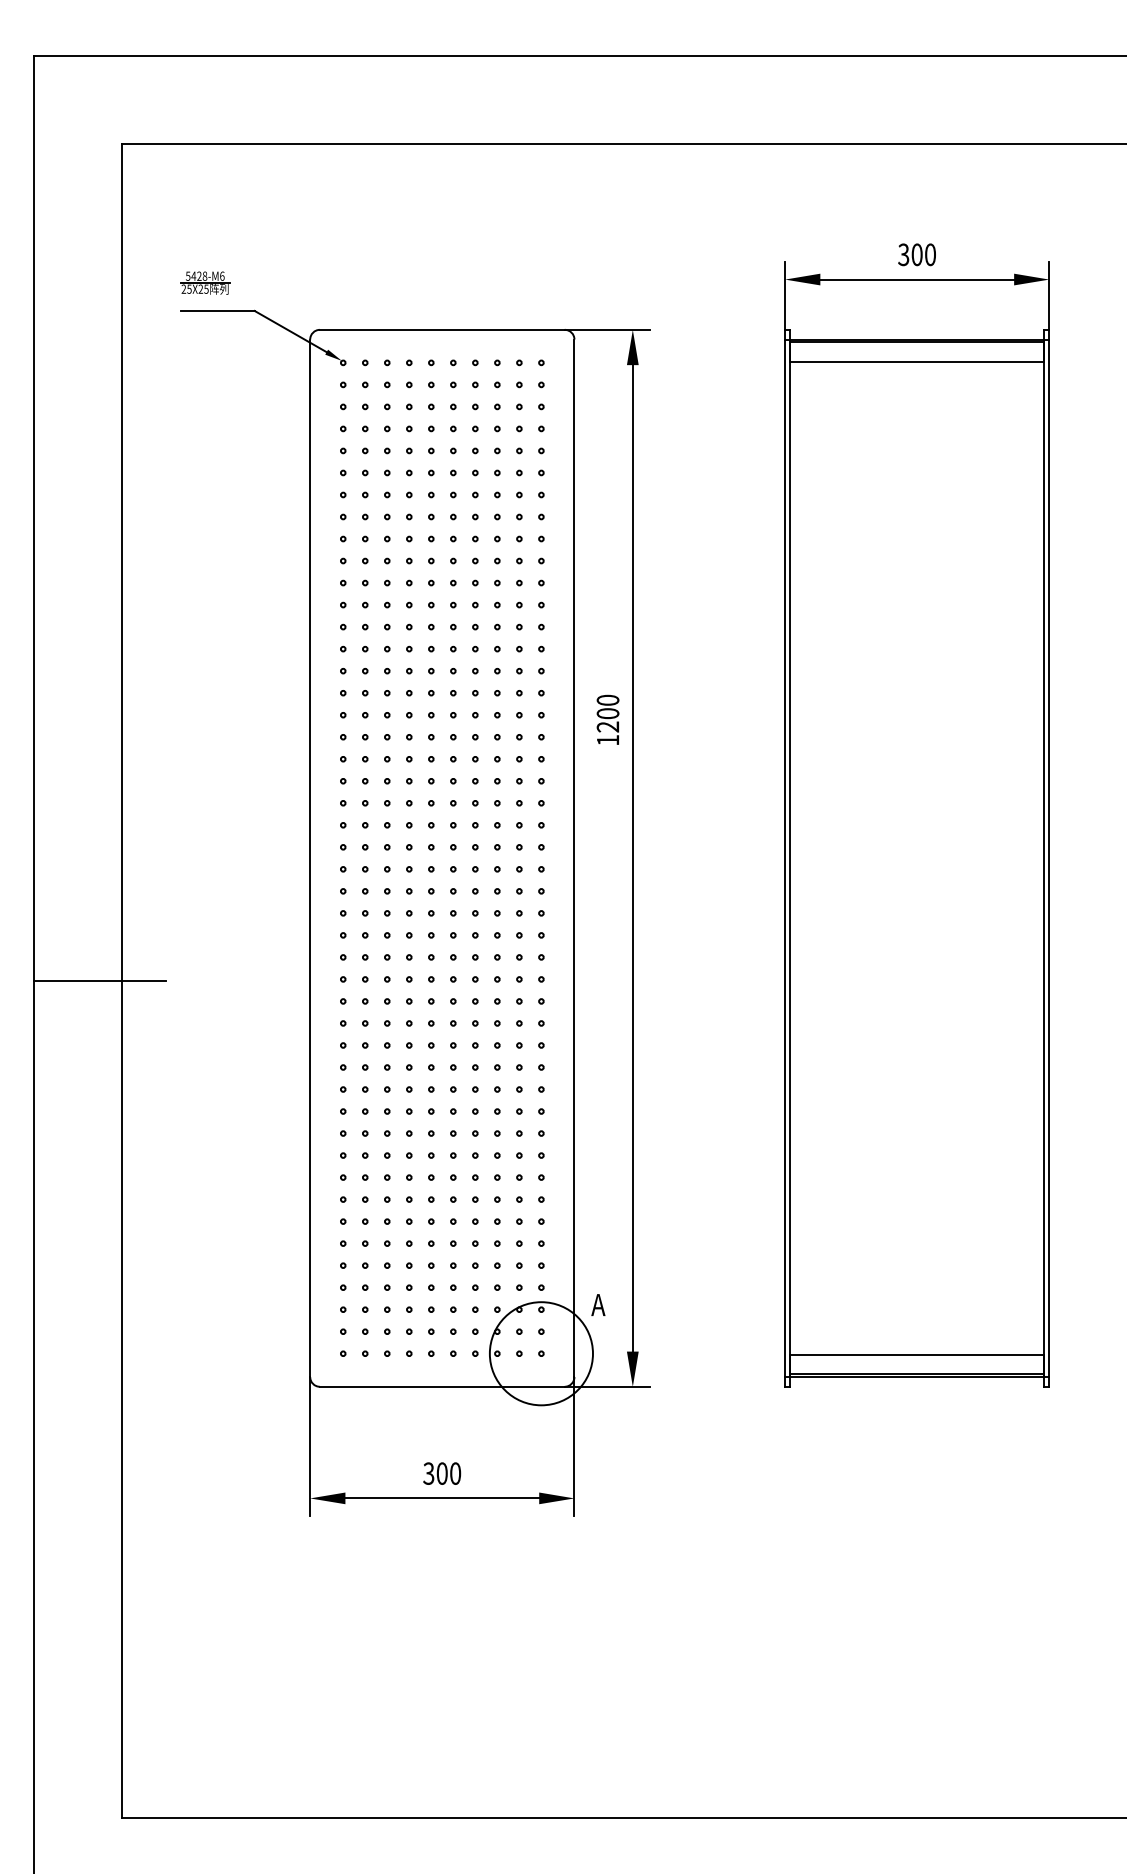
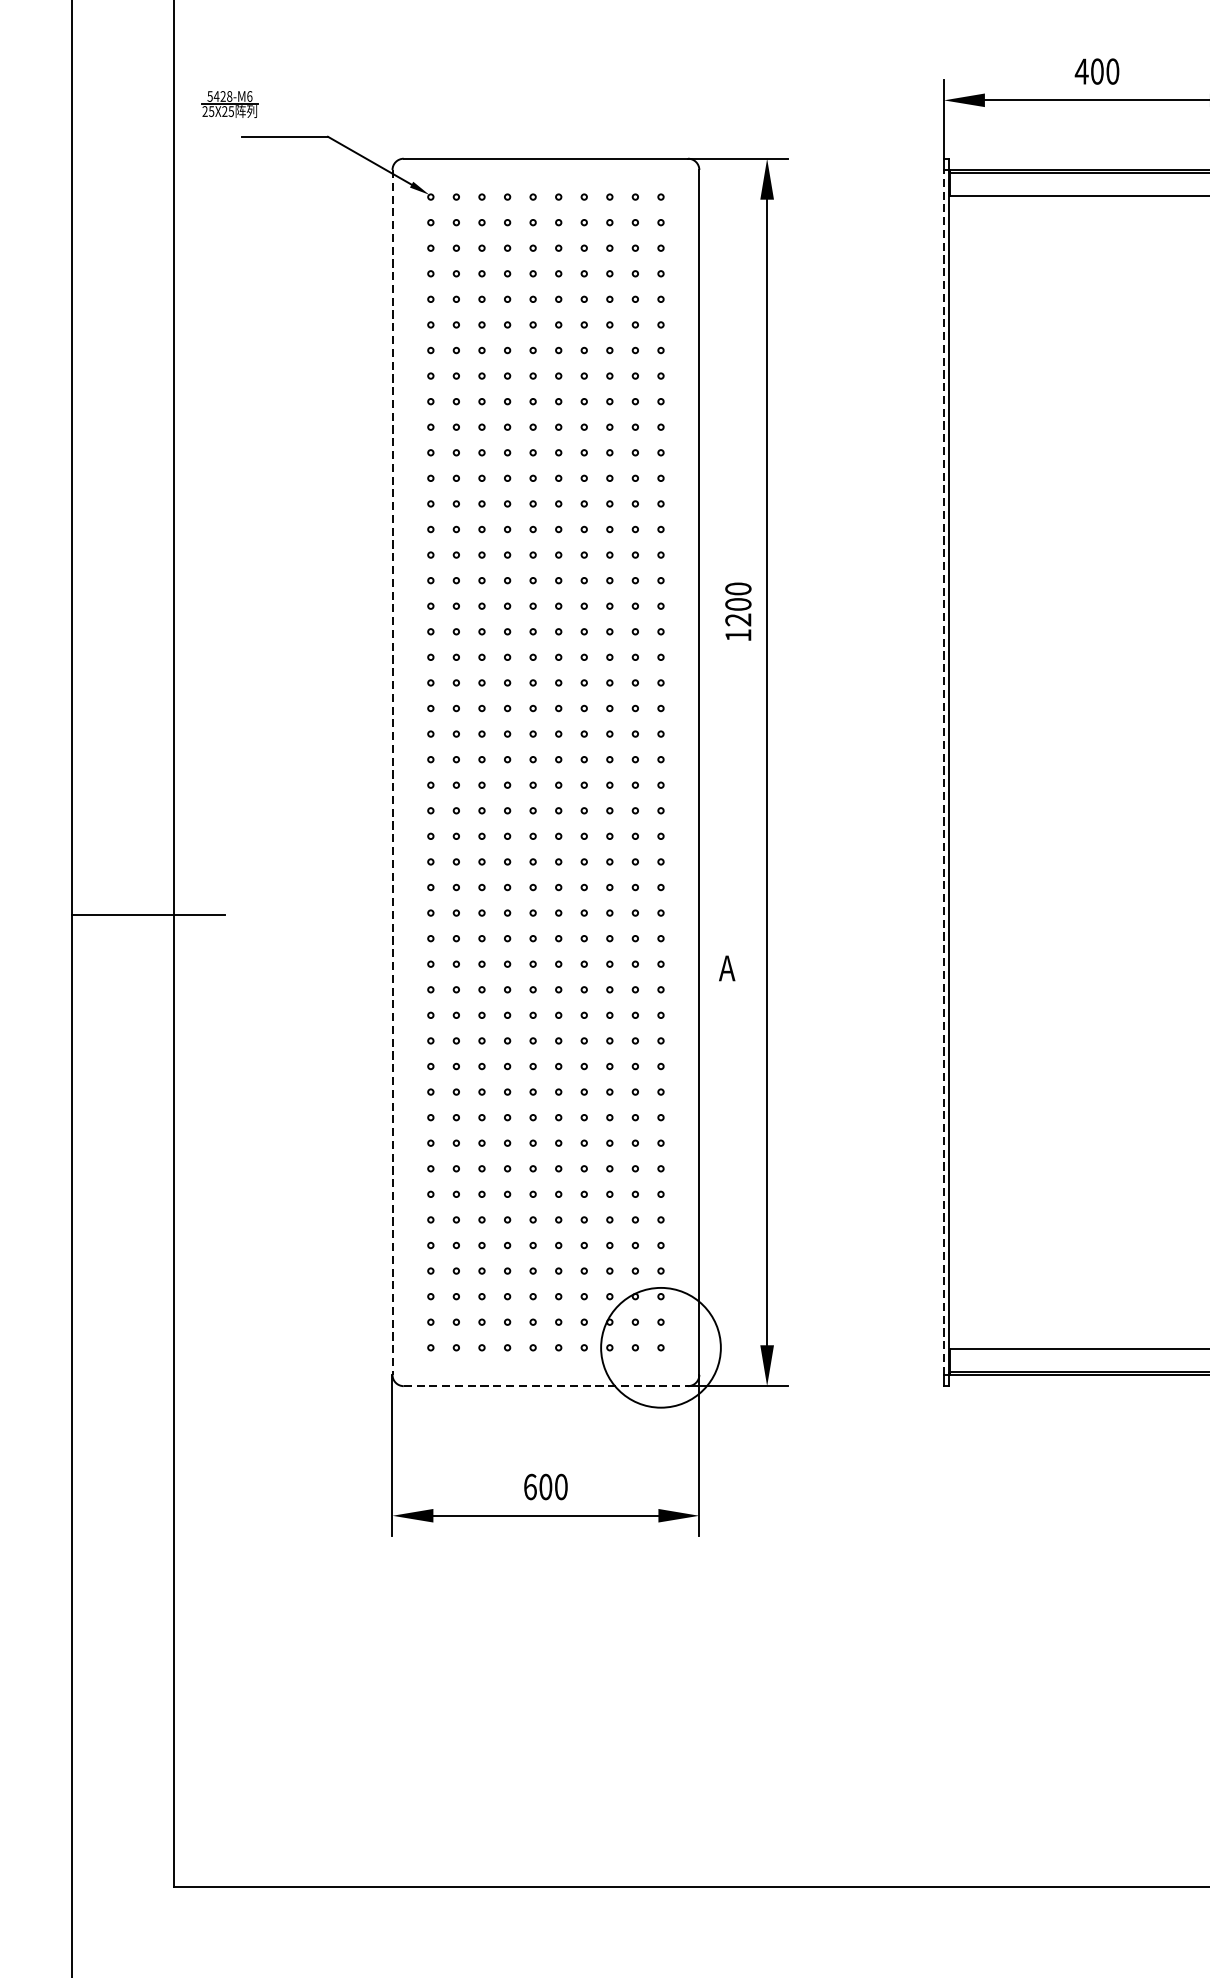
text: (903, 254) -> (1081, 71), 300 -> 400
part: (205, 282) -> (230, 103), moved
line: (310, 858) -> (392, 772), solid -> dashed
line: (785, 858) -> (944, 772), solid -> dashed
text: (598, 1304) -> (727, 967), moved
line: (442, 1386) -> (546, 1385), solid -> dashed
text: (428, 1473) -> (529, 1486), 300 -> 600

